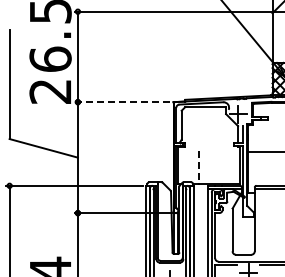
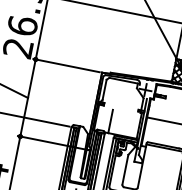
line: (122, 102) -> (66, 65), dashed -> solid
line: (198, 167) -> (110, 121), dashed -> solid

